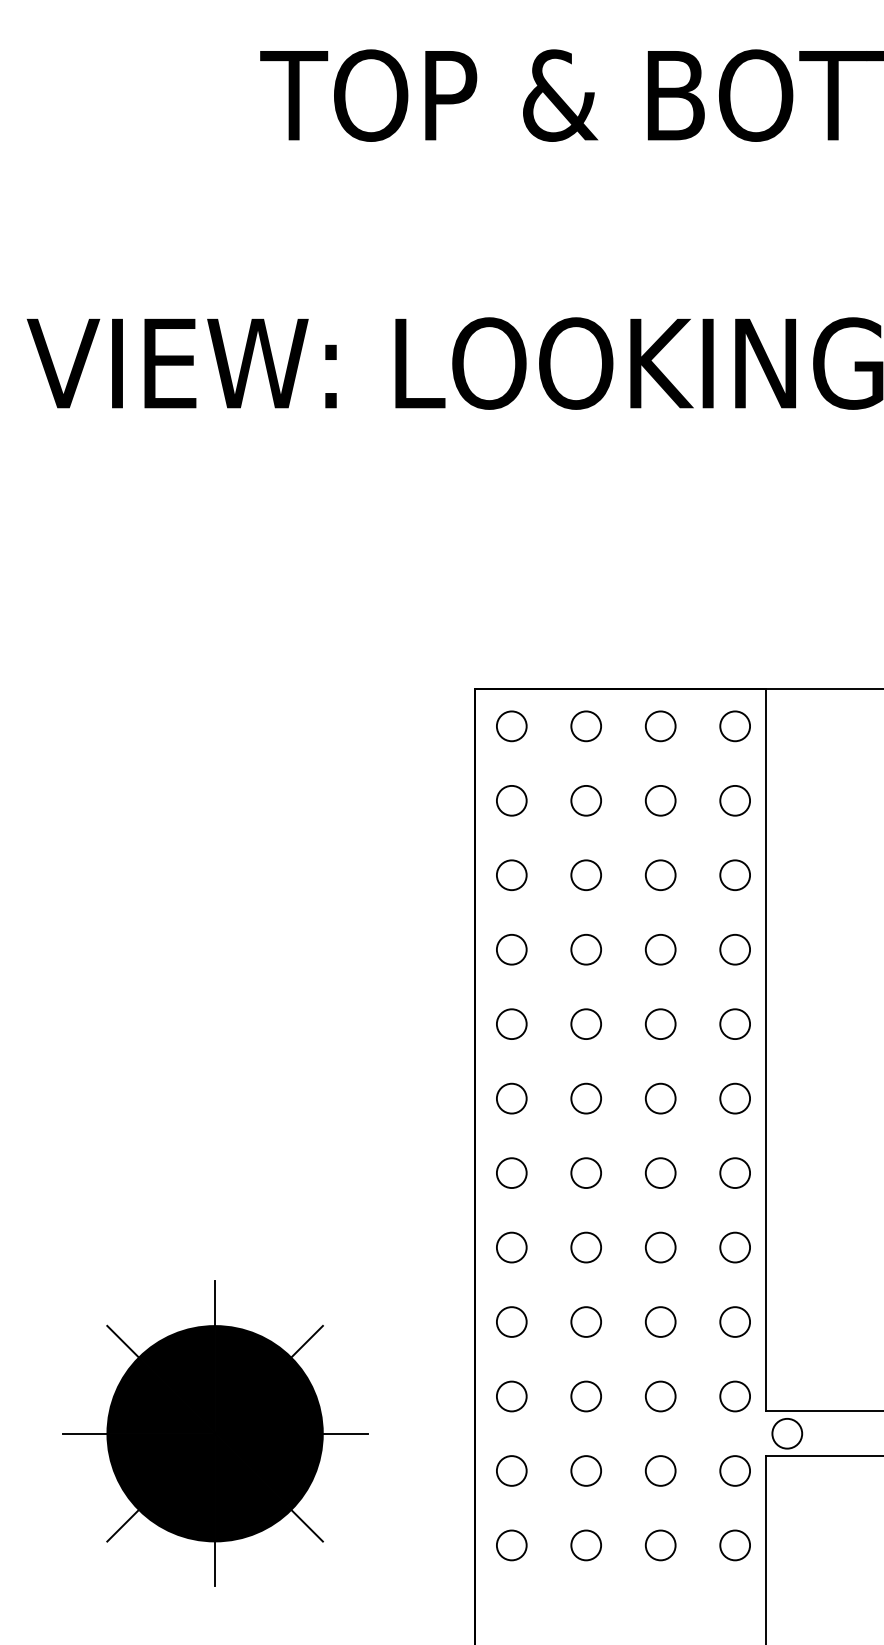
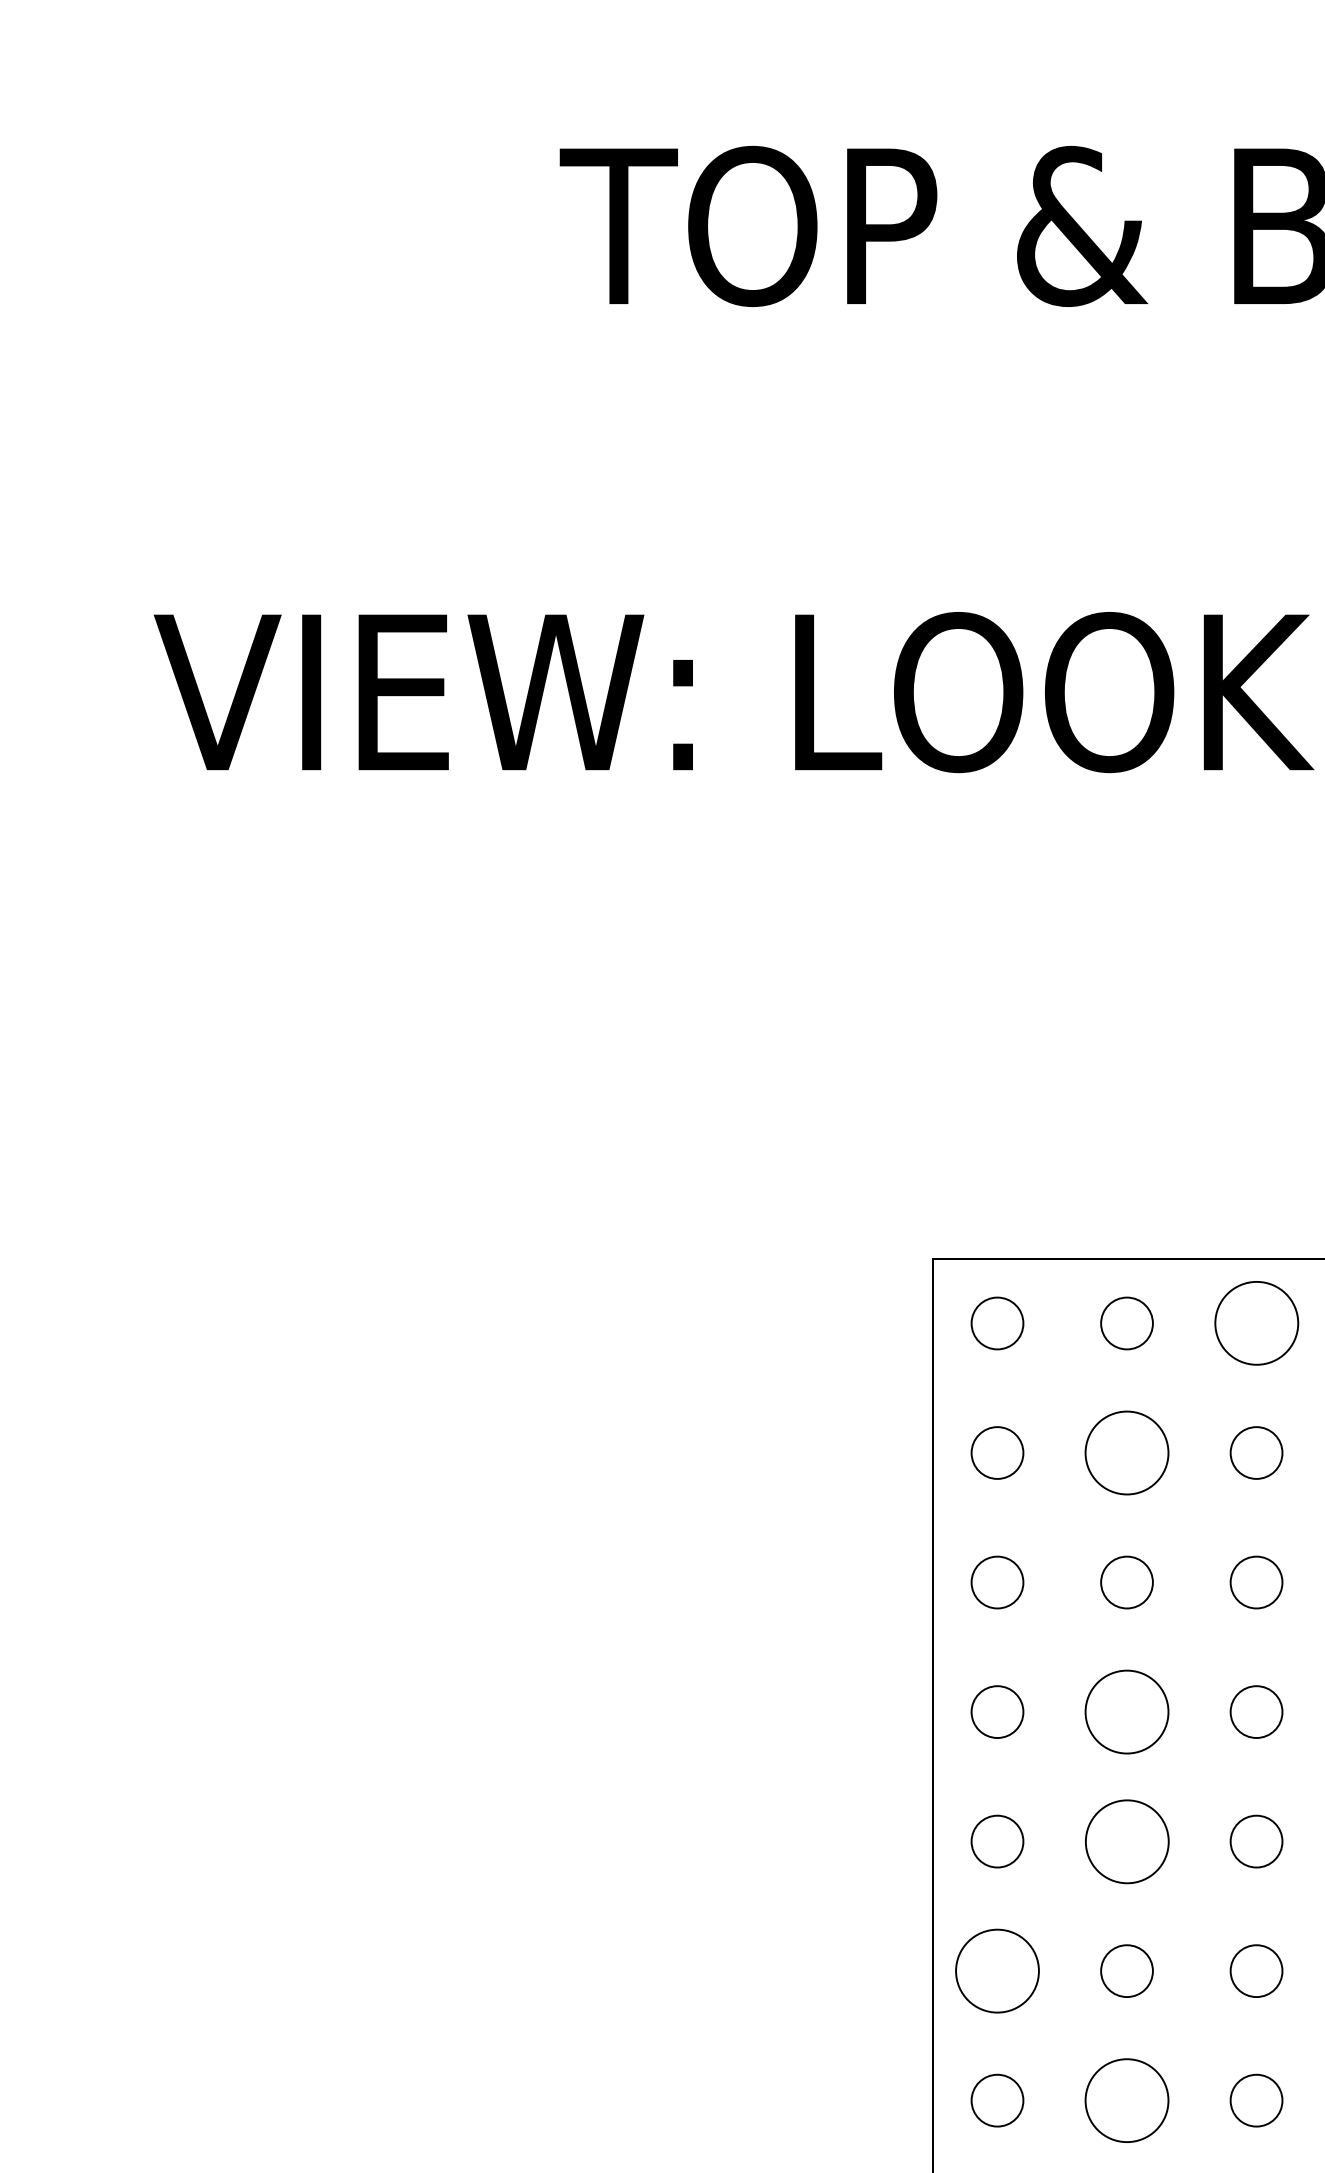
circle: (660, 726) -> (1256, 1323), size x1.6
circle: (586, 800) -> (1127, 1452), size x1.6
circle: (586, 949) -> (1127, 1711), size x1.6
circle: (585, 1023) -> (1125, 1840), size x1.6
circle: (511, 1098) -> (997, 1970), size x1.6
circle: (586, 1173) -> (1127, 2101), size x1.6

